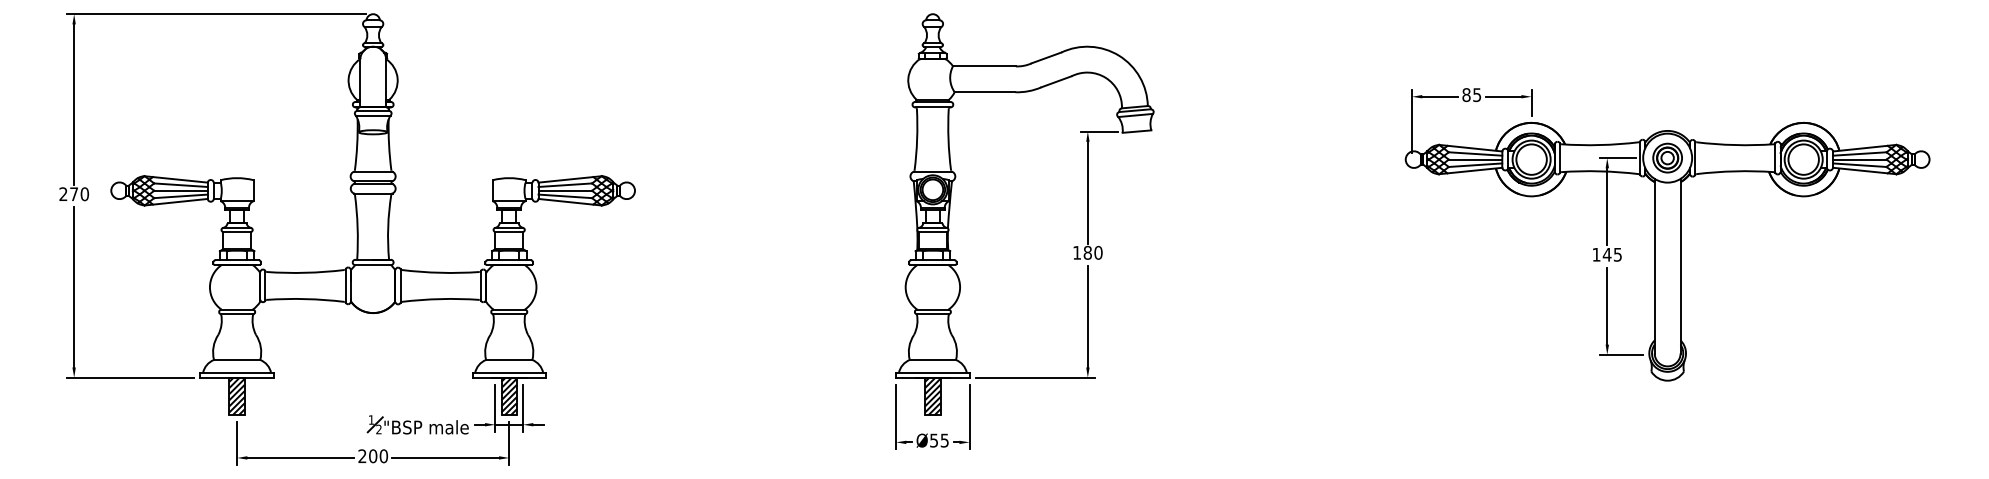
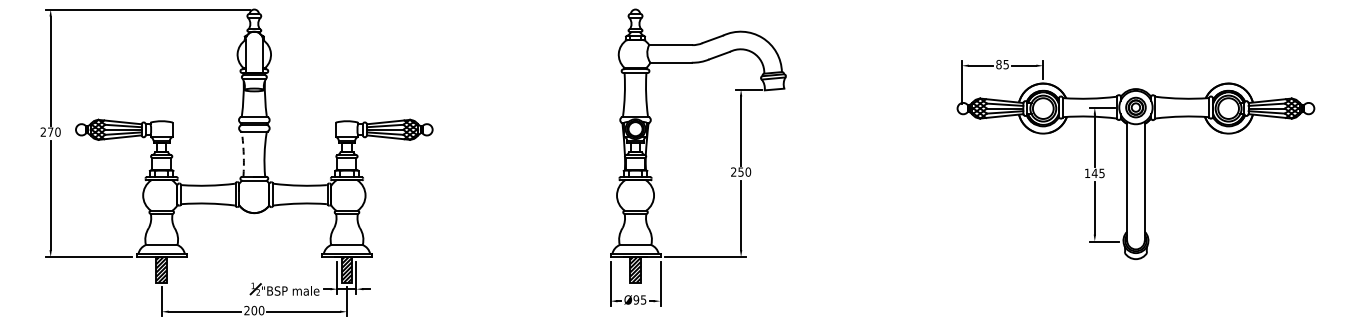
arc: (357, 227) -> (243, 154), solid -> dashed
text: (1082, 251) -> (737, 171), 180 -> 250
text: (934, 439) -> (636, 299), Ø55 -> Ø95

